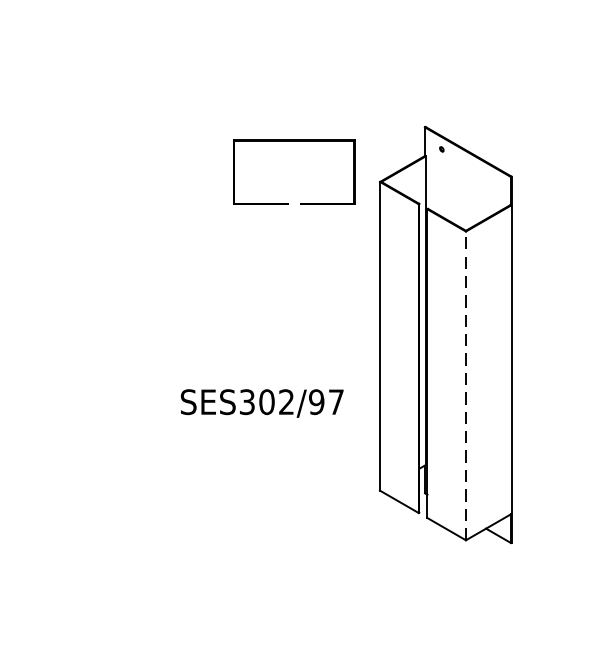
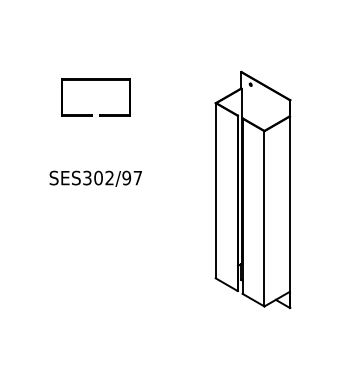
part: (293, 142) -> (95, 80), moved
line: (466, 385) -> (264, 218), dashed -> solid
text: (261, 402) -> (95, 178), moved

